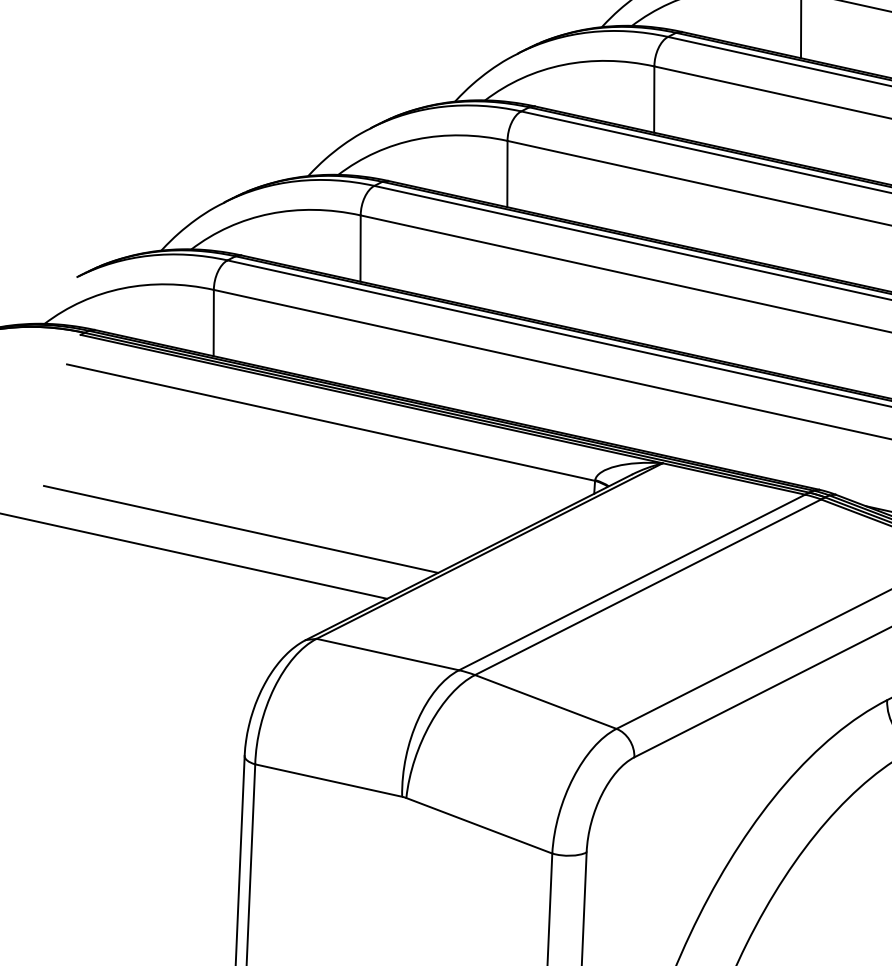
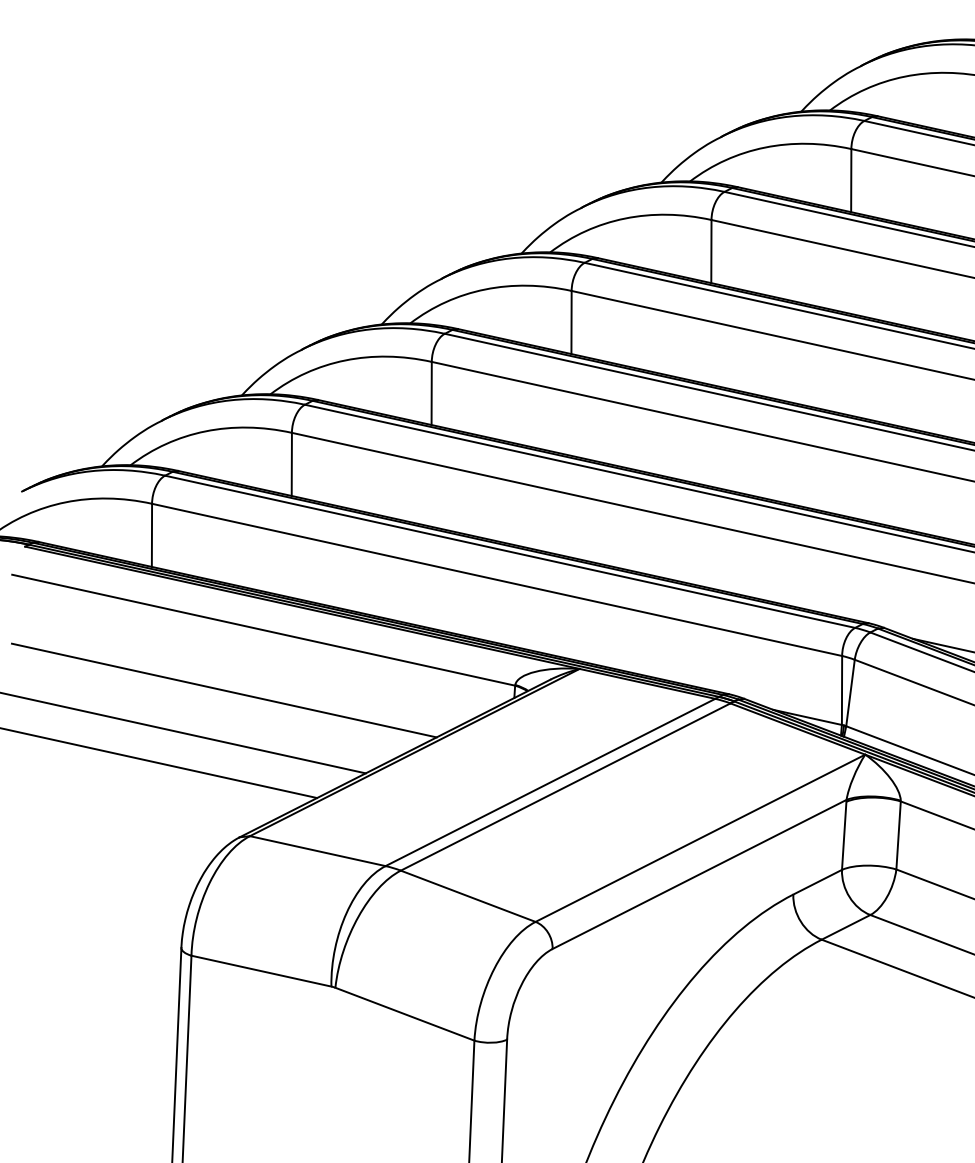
line: (288, 485) -> (223, 690), added

